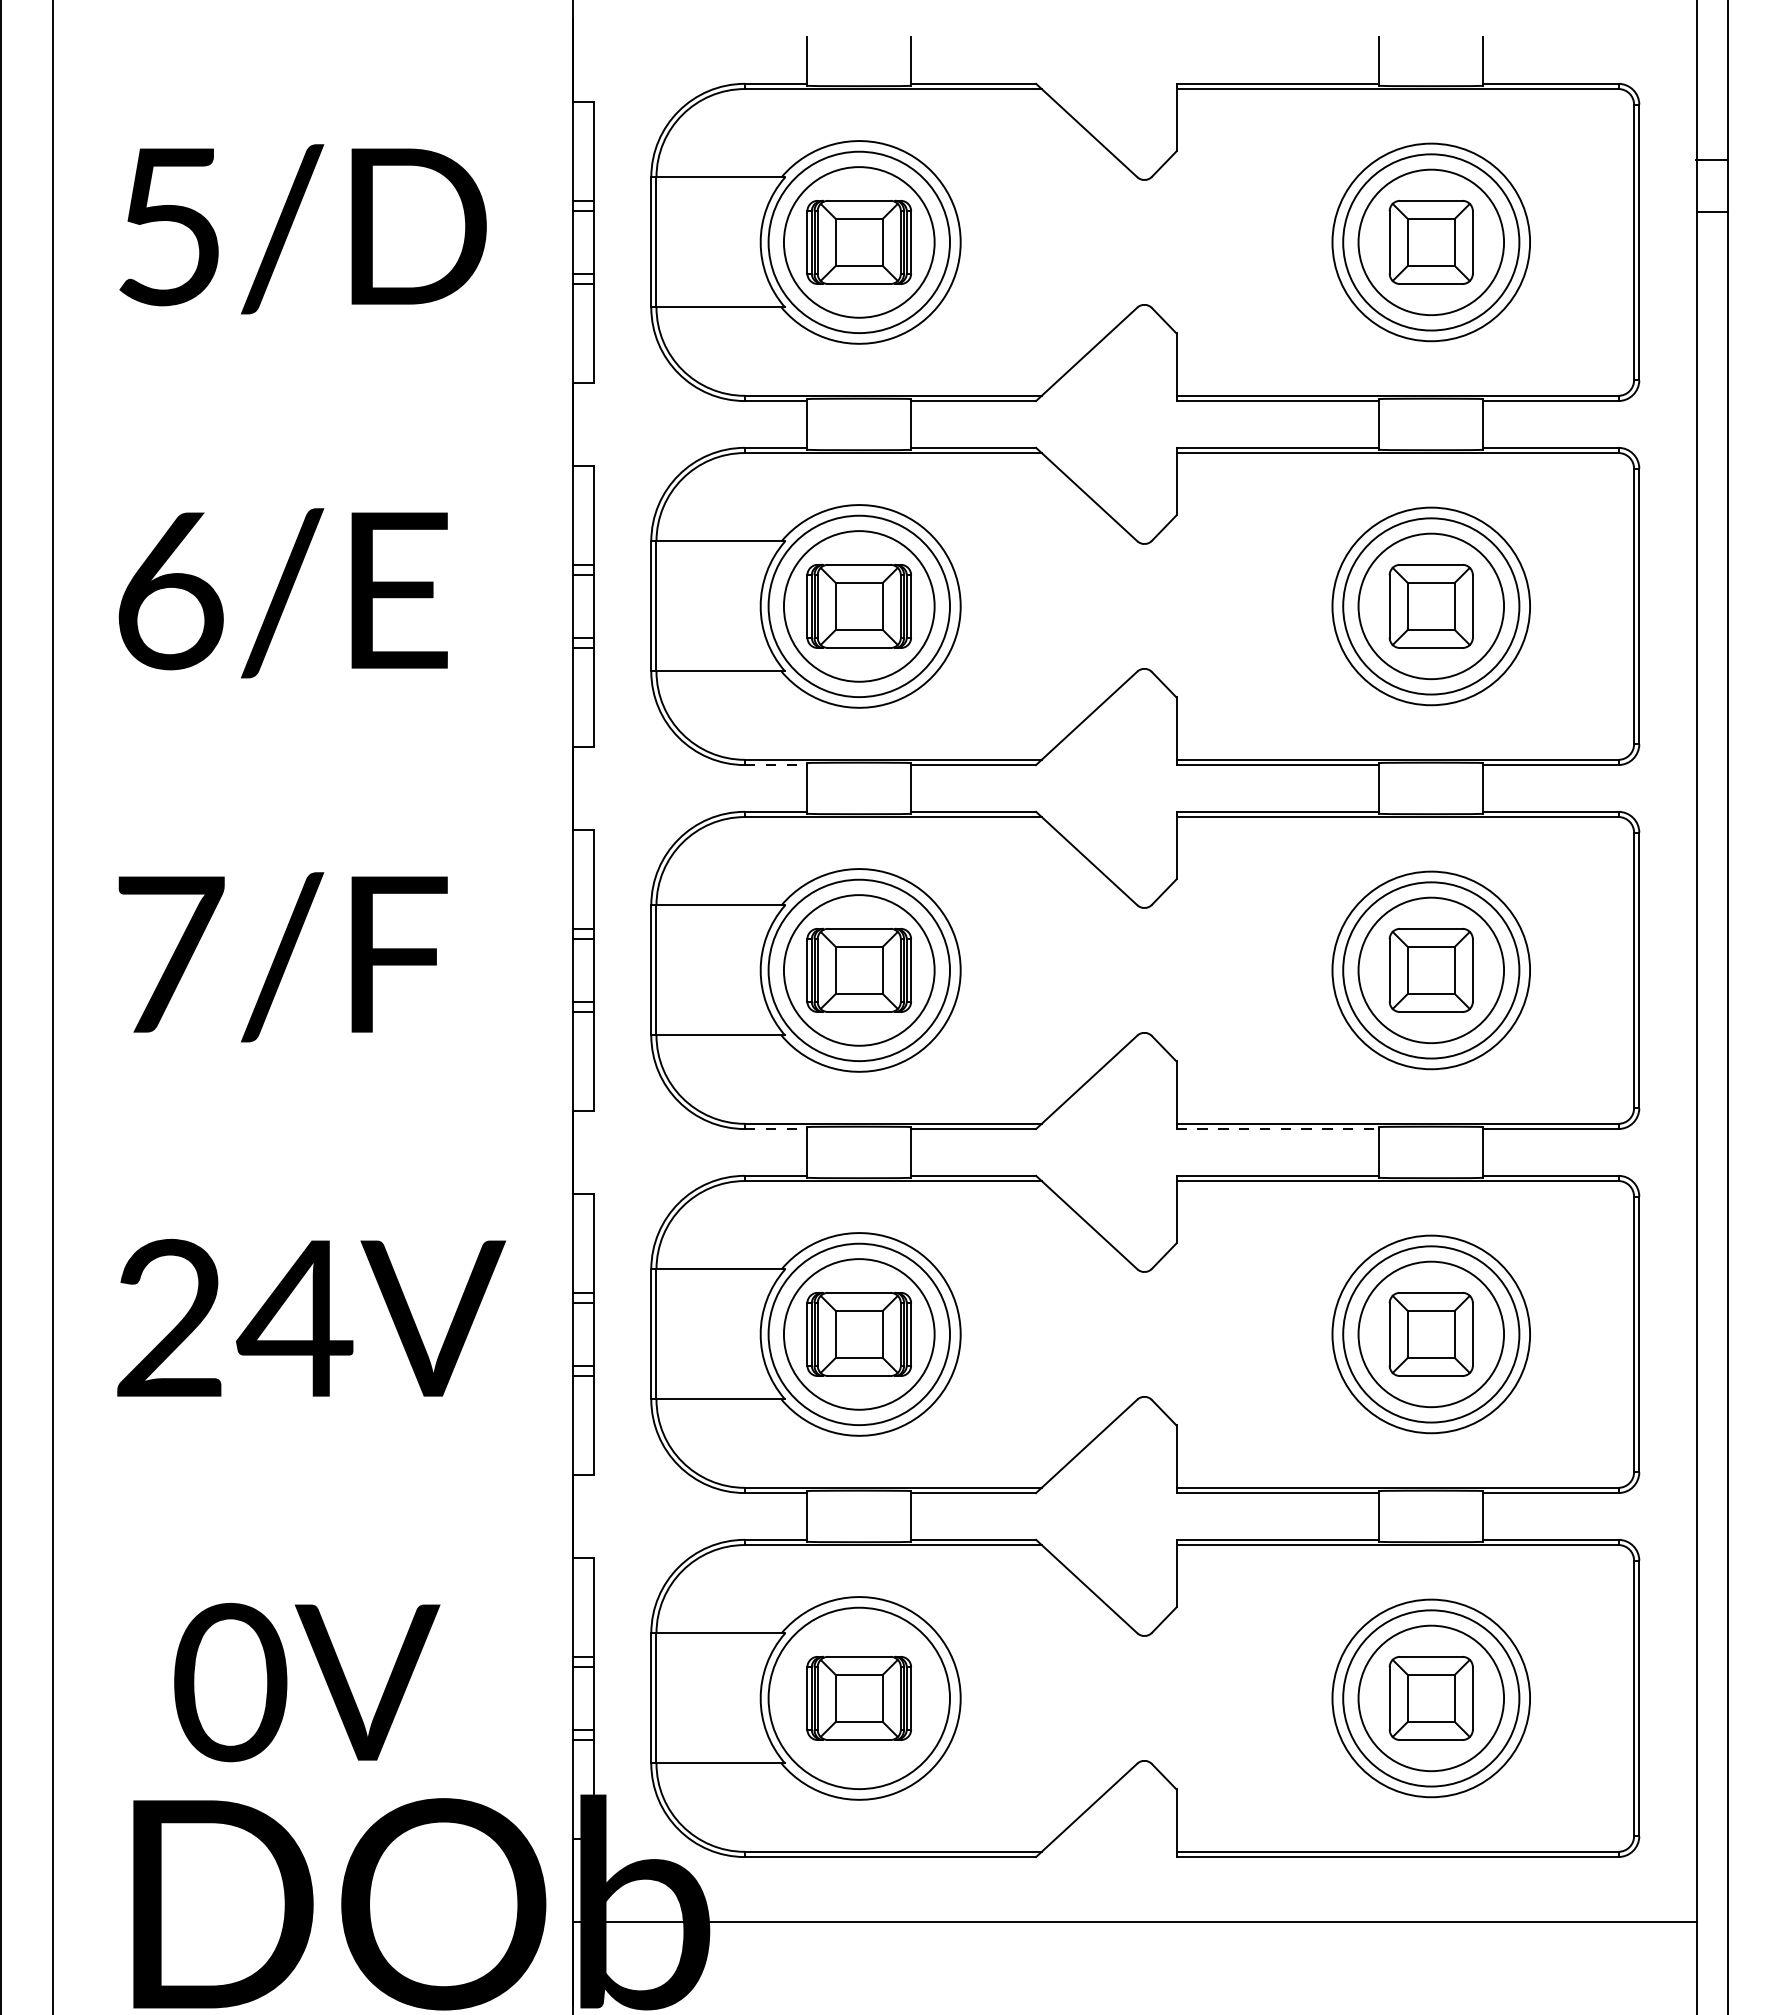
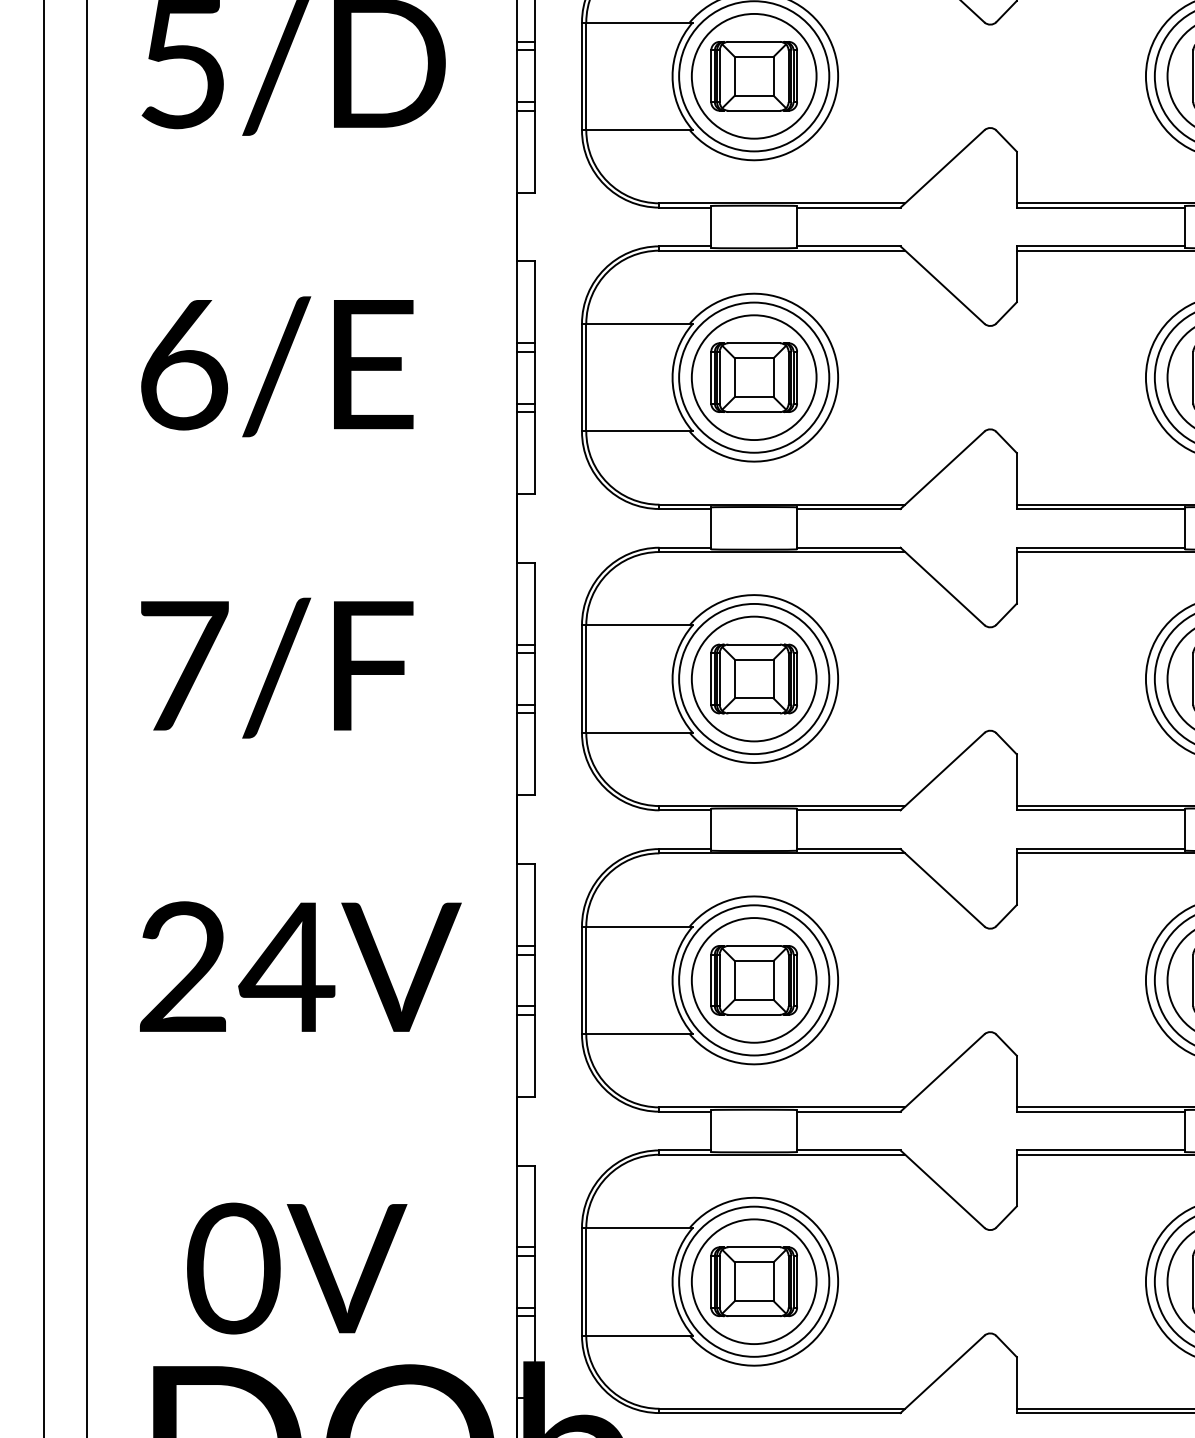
line: (776, 765) -> (685, 509), dashed -> solid
line: (776, 1129) -> (685, 810), dashed -> solid
line: (1278, 1129) -> (1101, 810), dashed -> solid
circle: (859, 1698) -> (754, 1281), added

